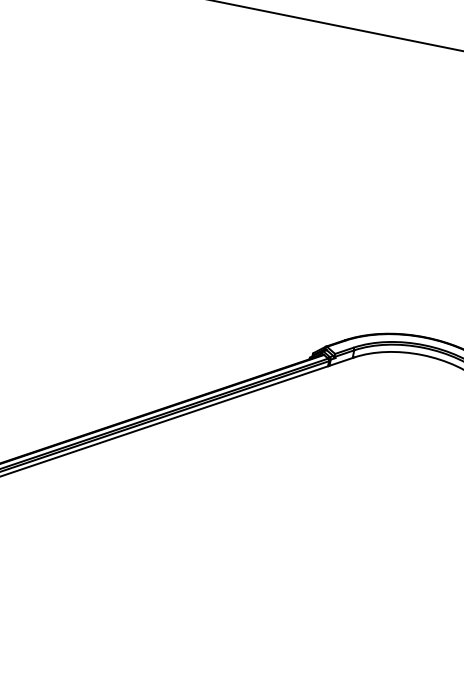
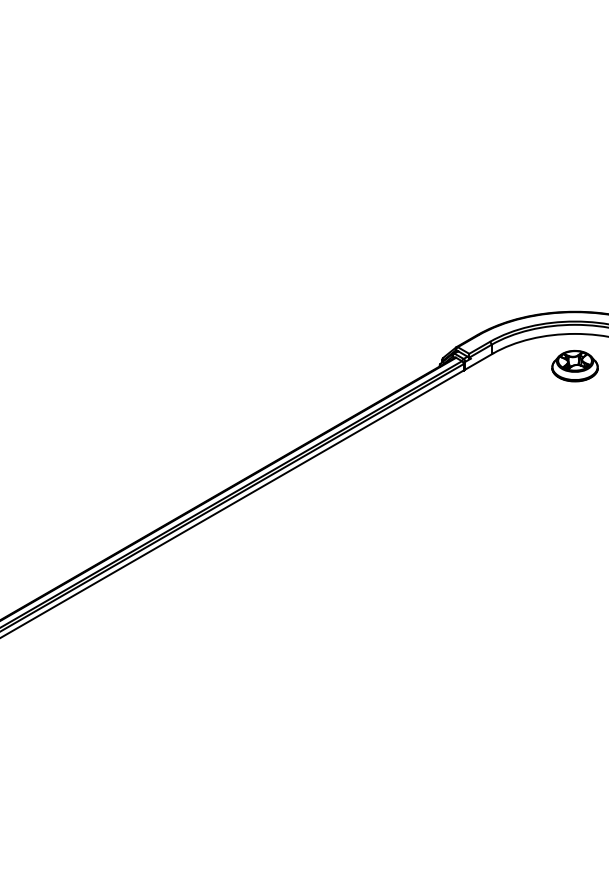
part: (416, 380) -> (574, 366), added

